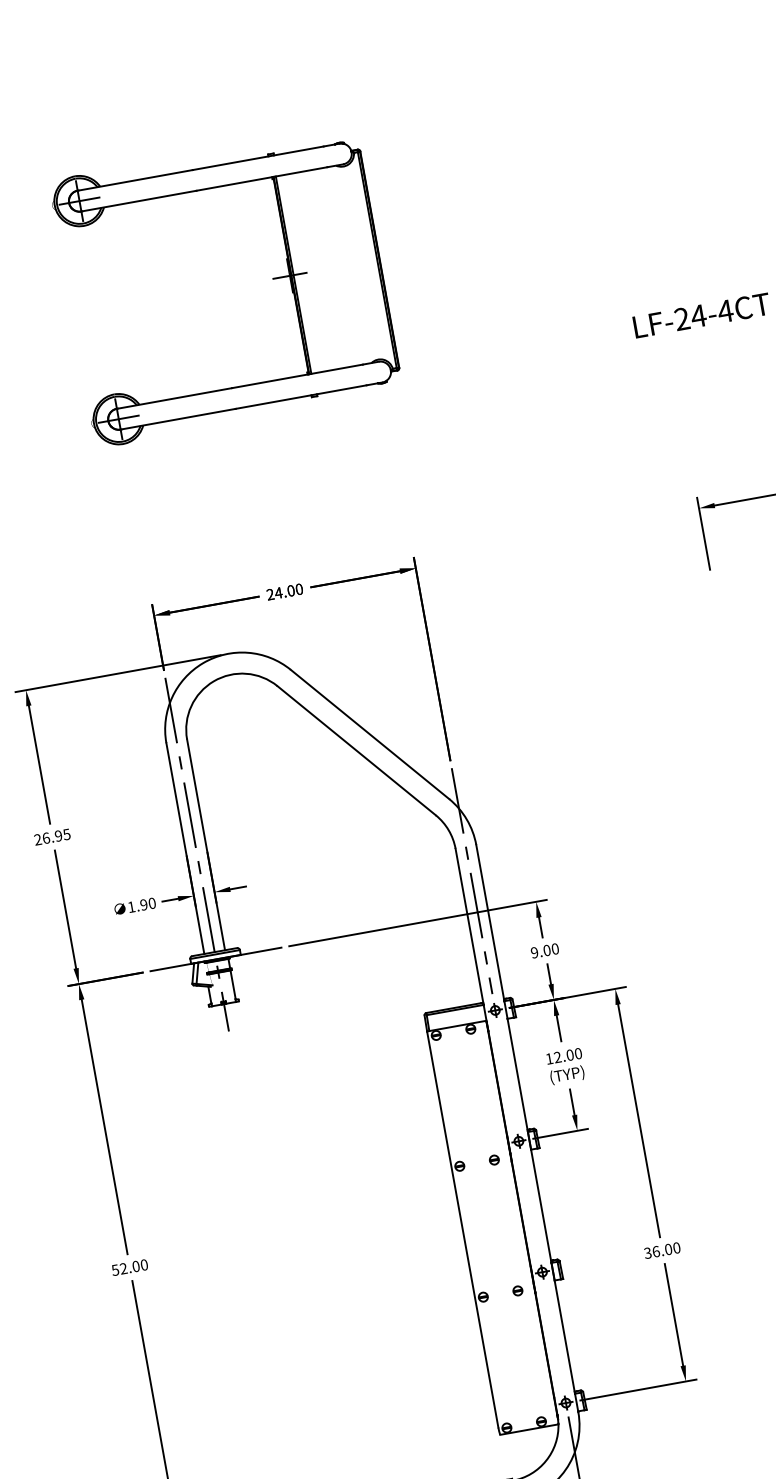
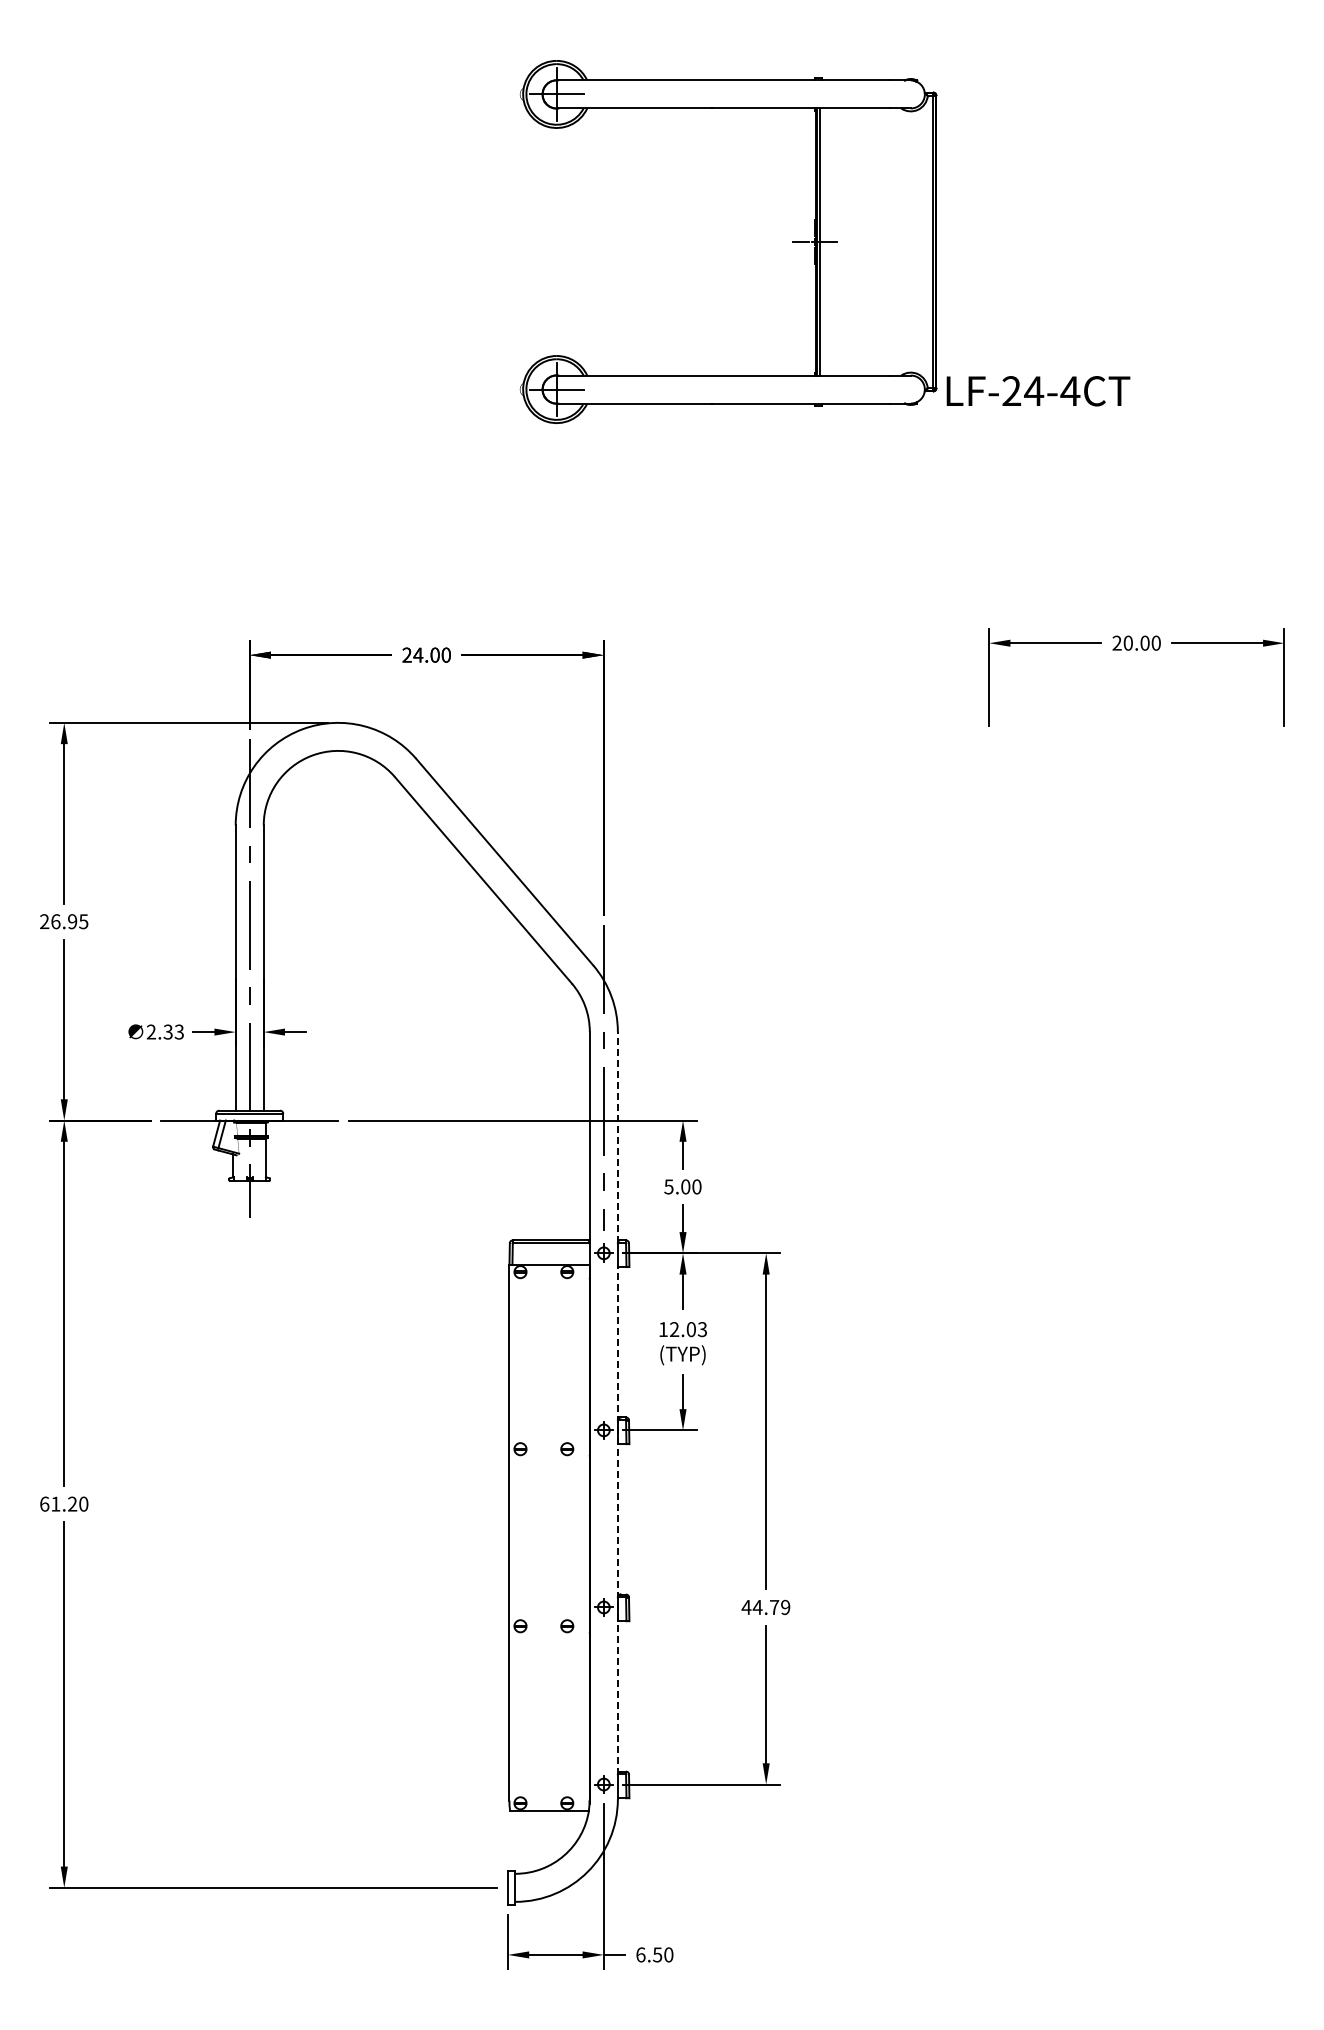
part: (273, 279) -> (792, 242), moved
text: (141, 904) -> (164, 1031), 1.90 -> 2.33
line: (490, 923) -> (617, 1137), solid -> dashed
text: (534, 952) -> (668, 1186), 9.00 -> 5.00
text: (578, 1053) -> (702, 1329), 12.00 -> 12.03
line: (540, 1206) -> (617, 1520), solid -> dashed
text: (661, 1250) -> (765, 1607), 36.00 -> 44.79
text: (125, 1267) -> (58, 1503), 52.00 -> 61.20

